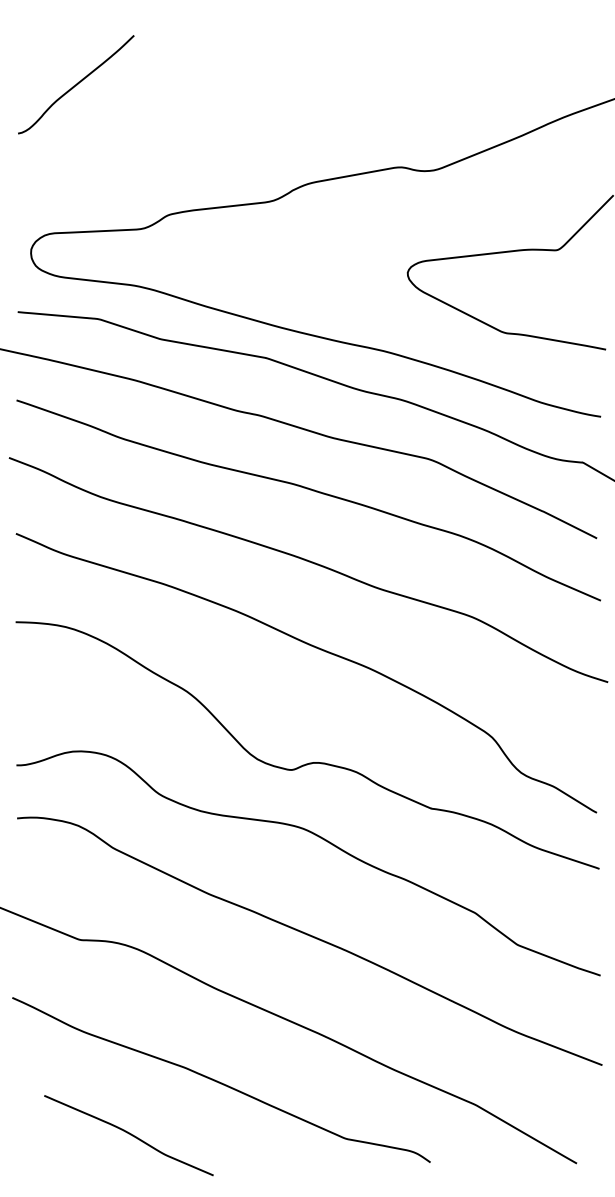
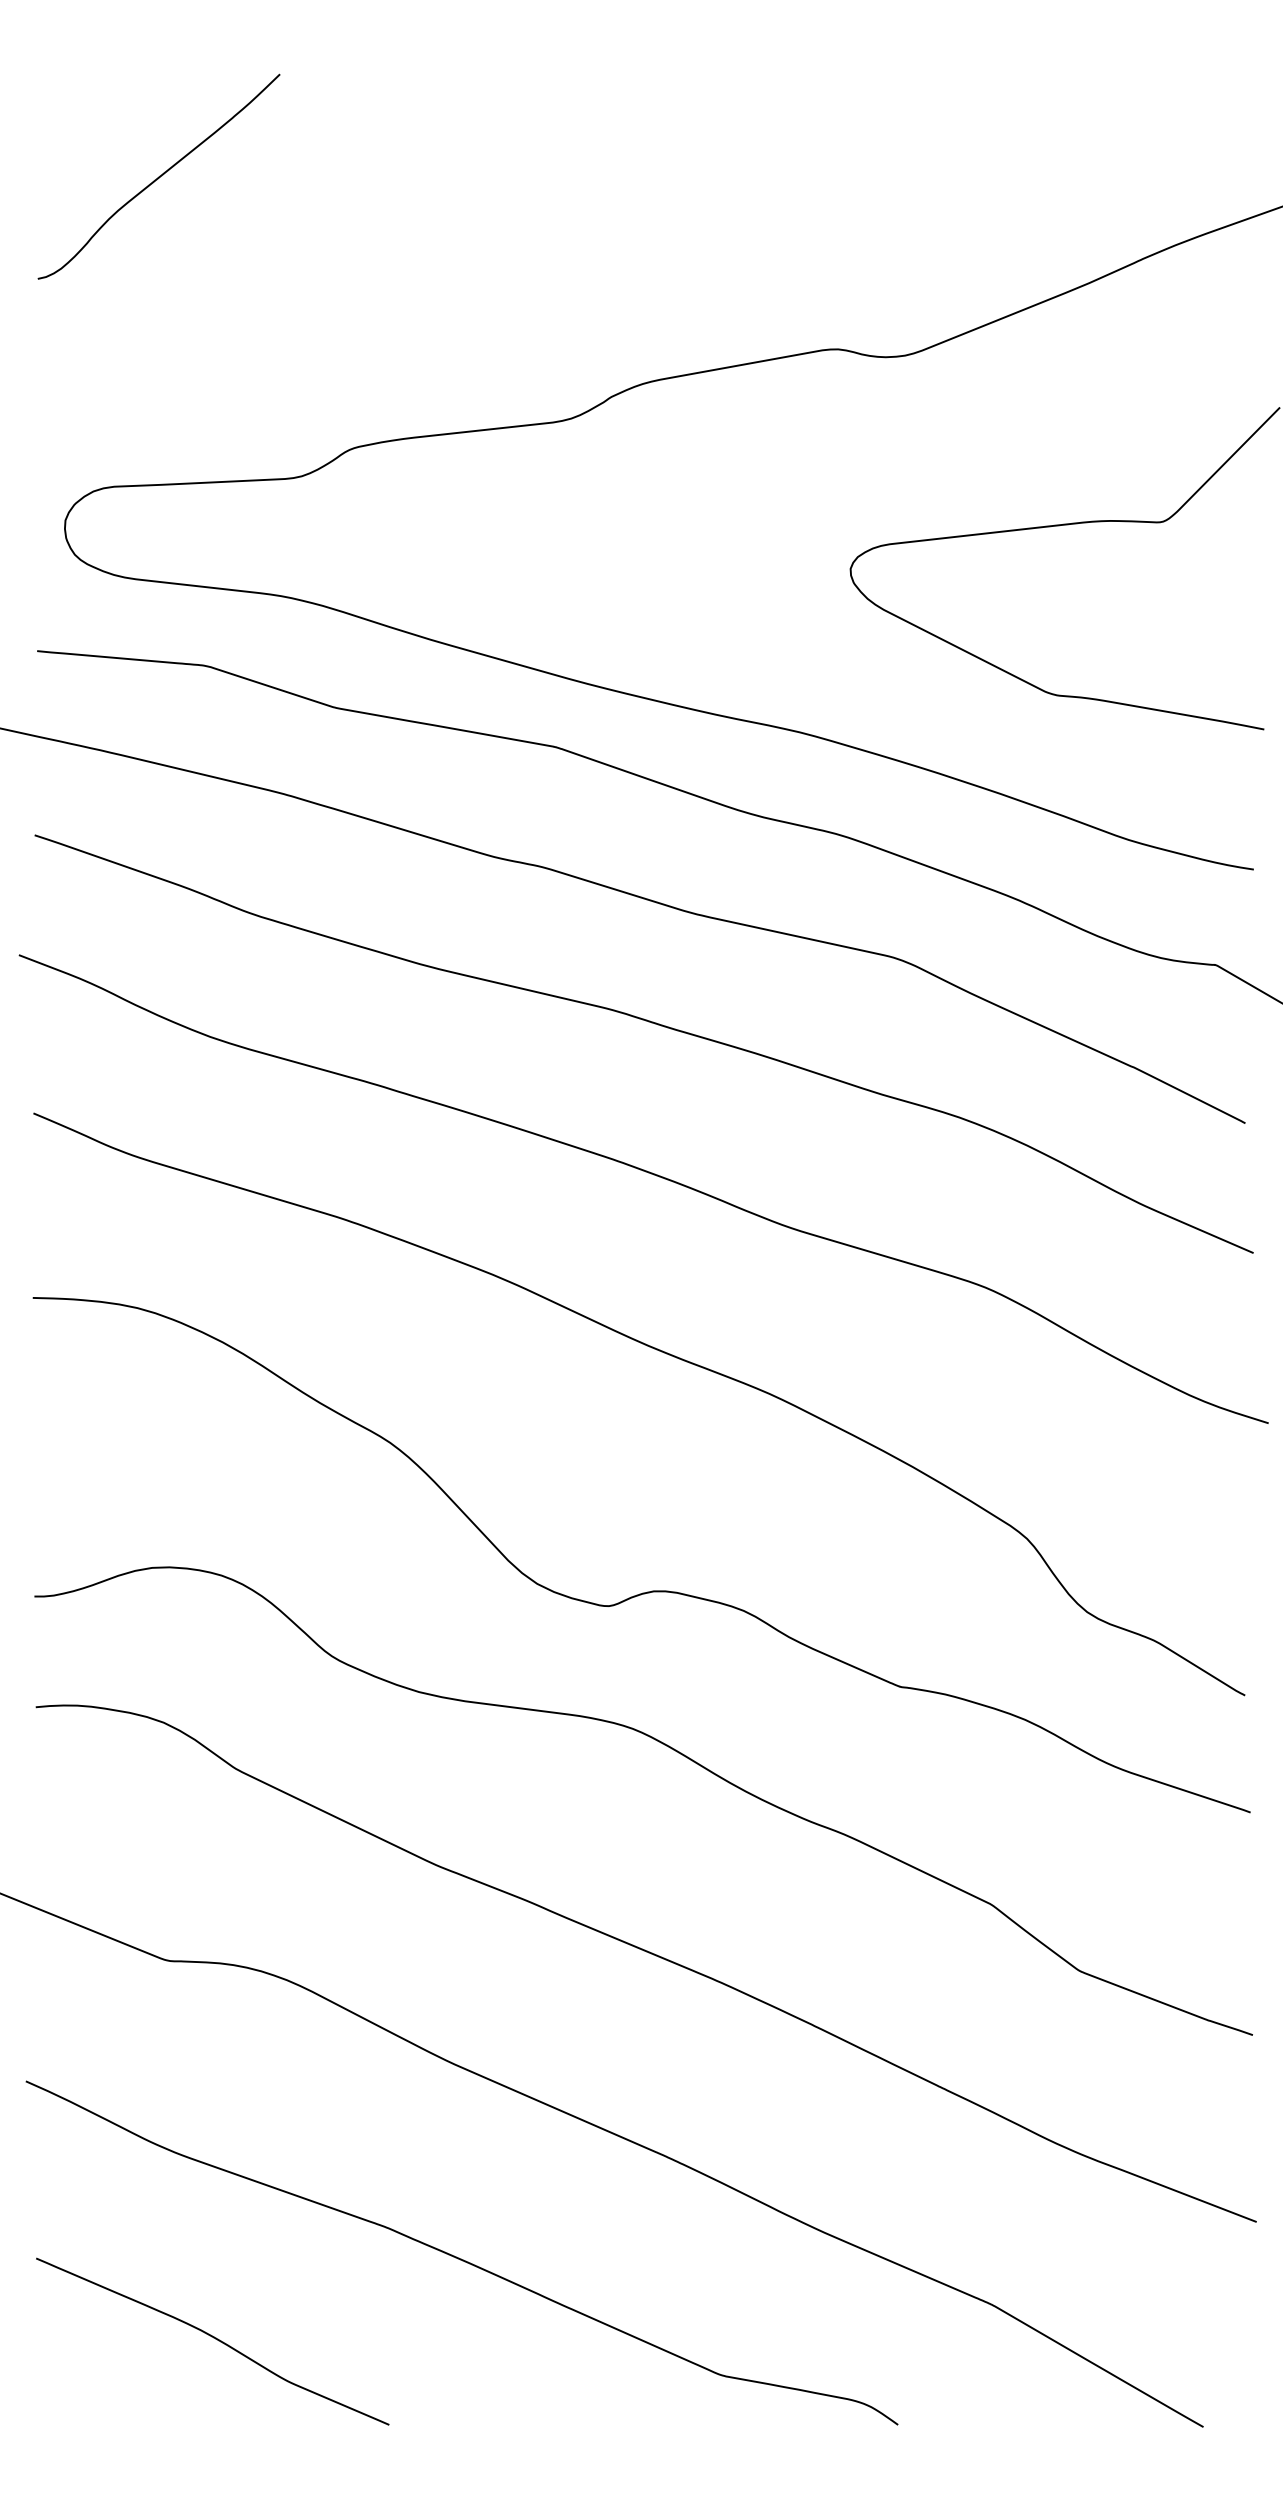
curve: (128, 1134) -> (211, 2339), moved

